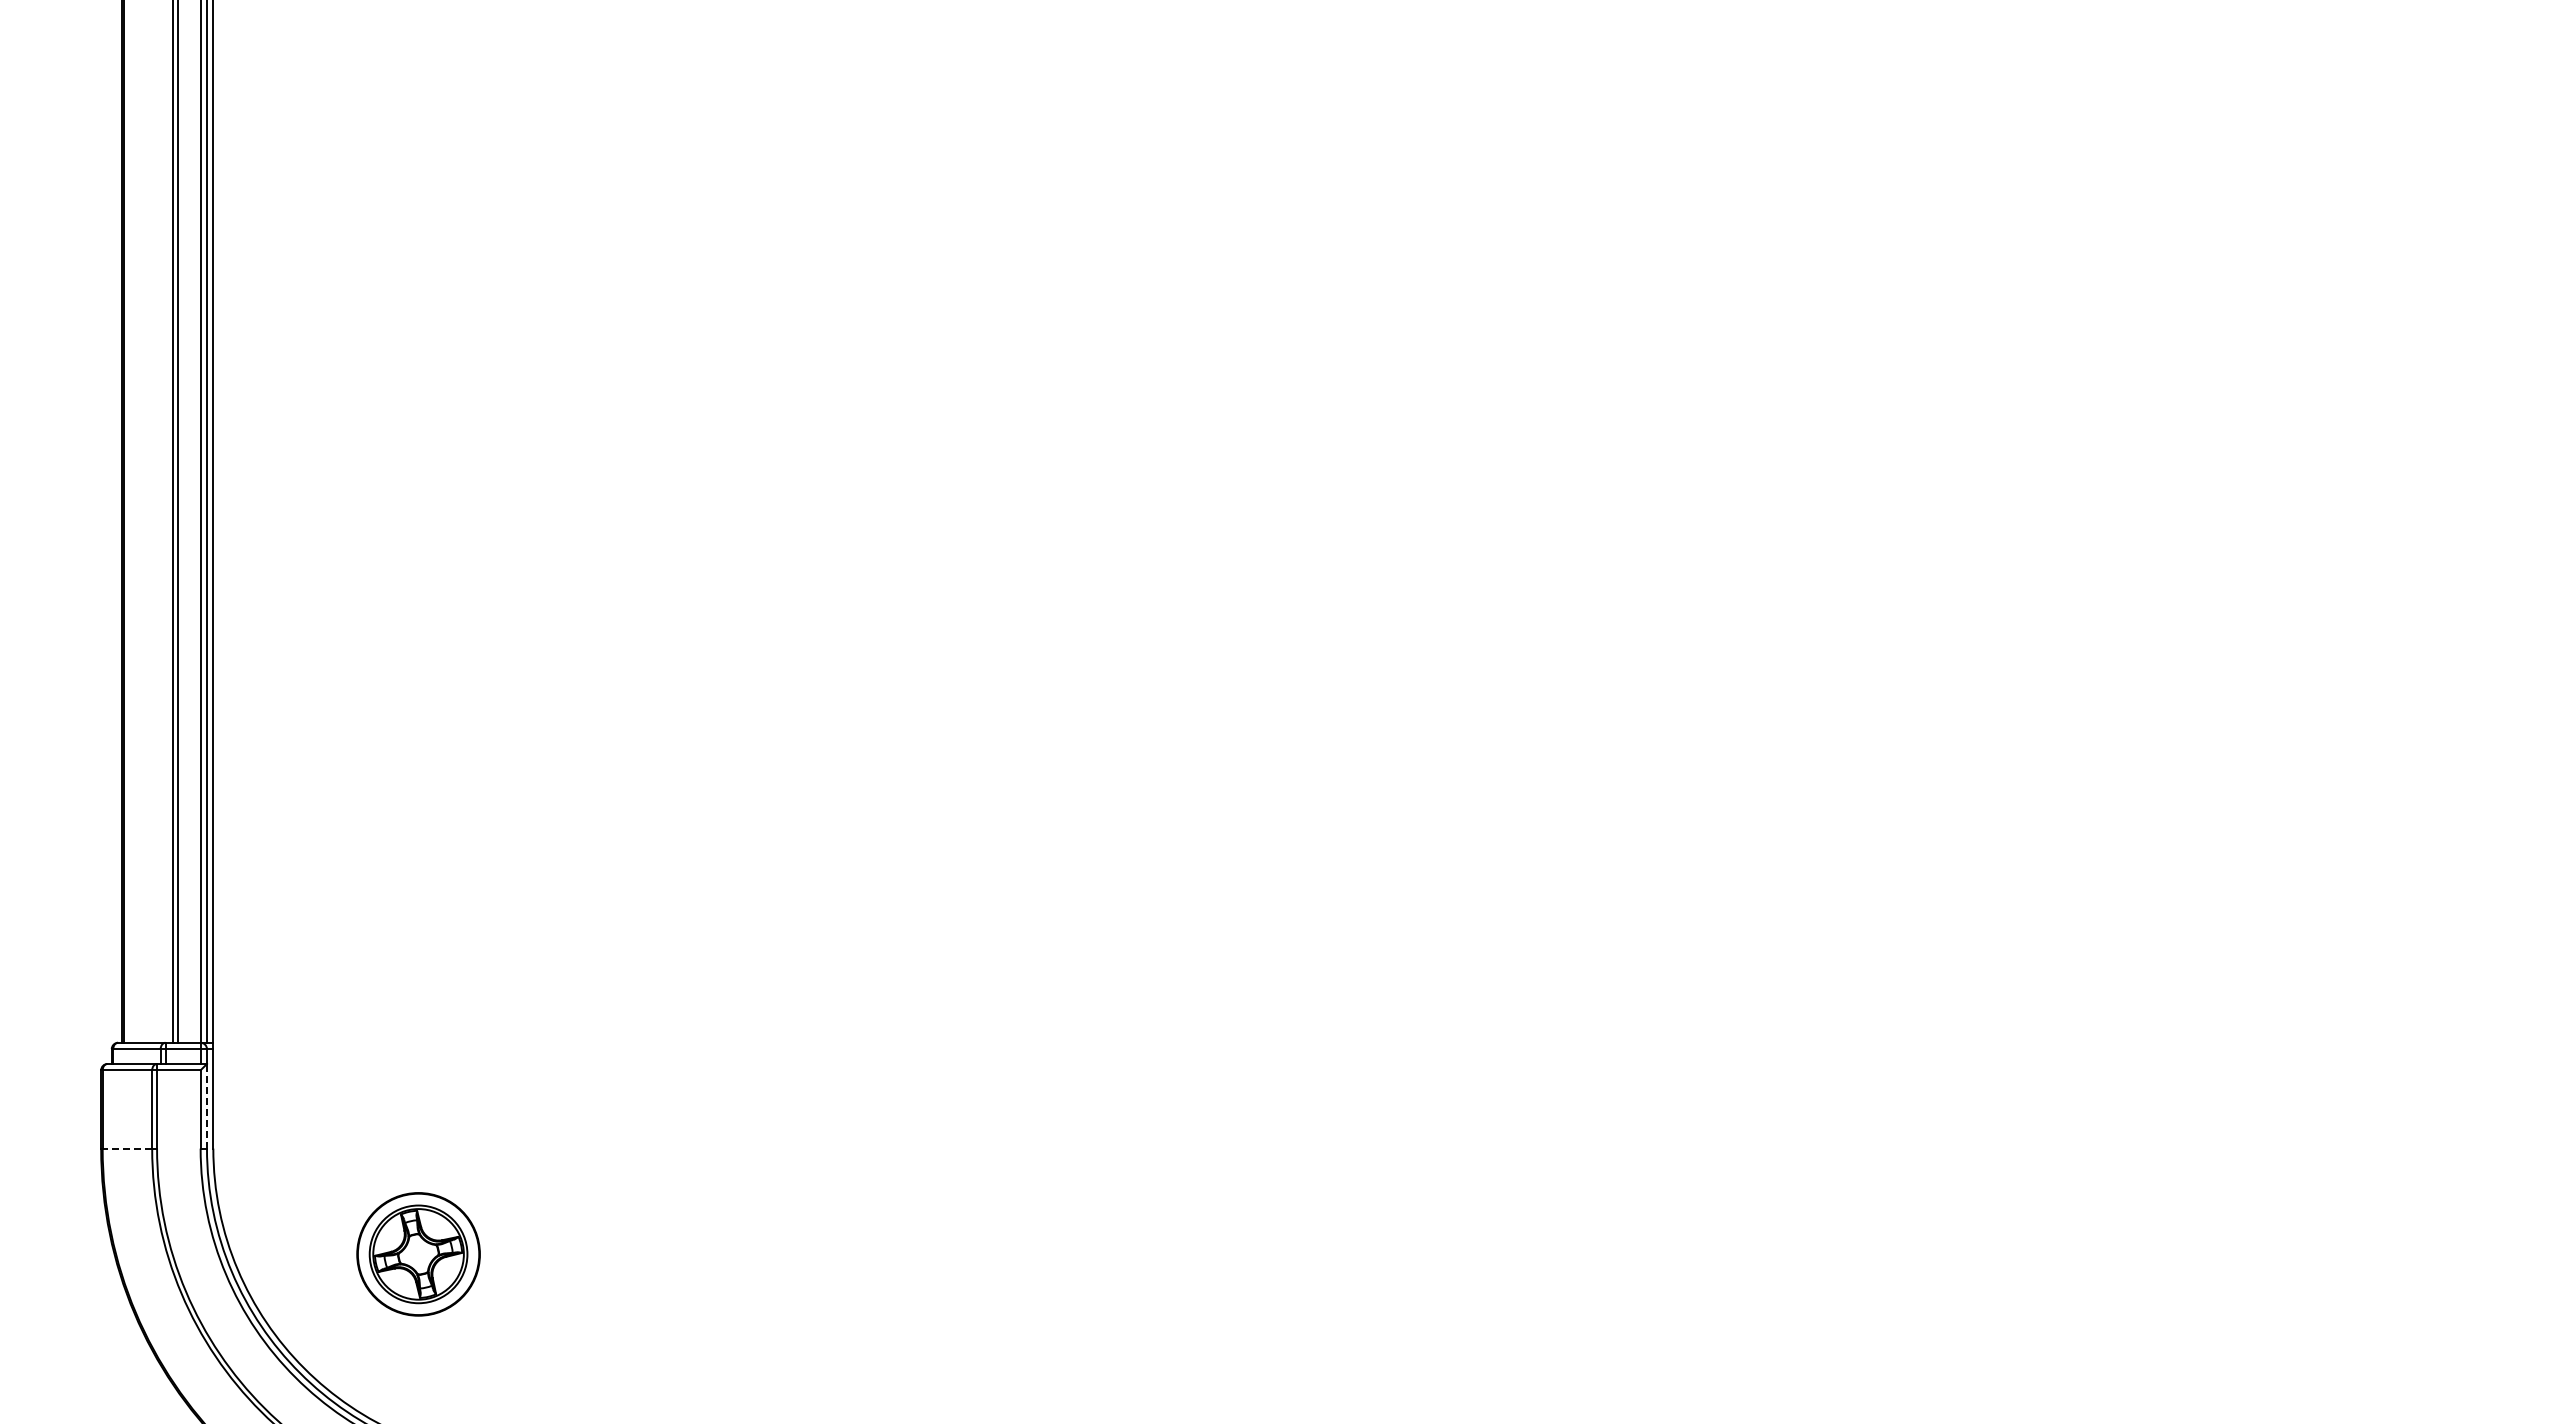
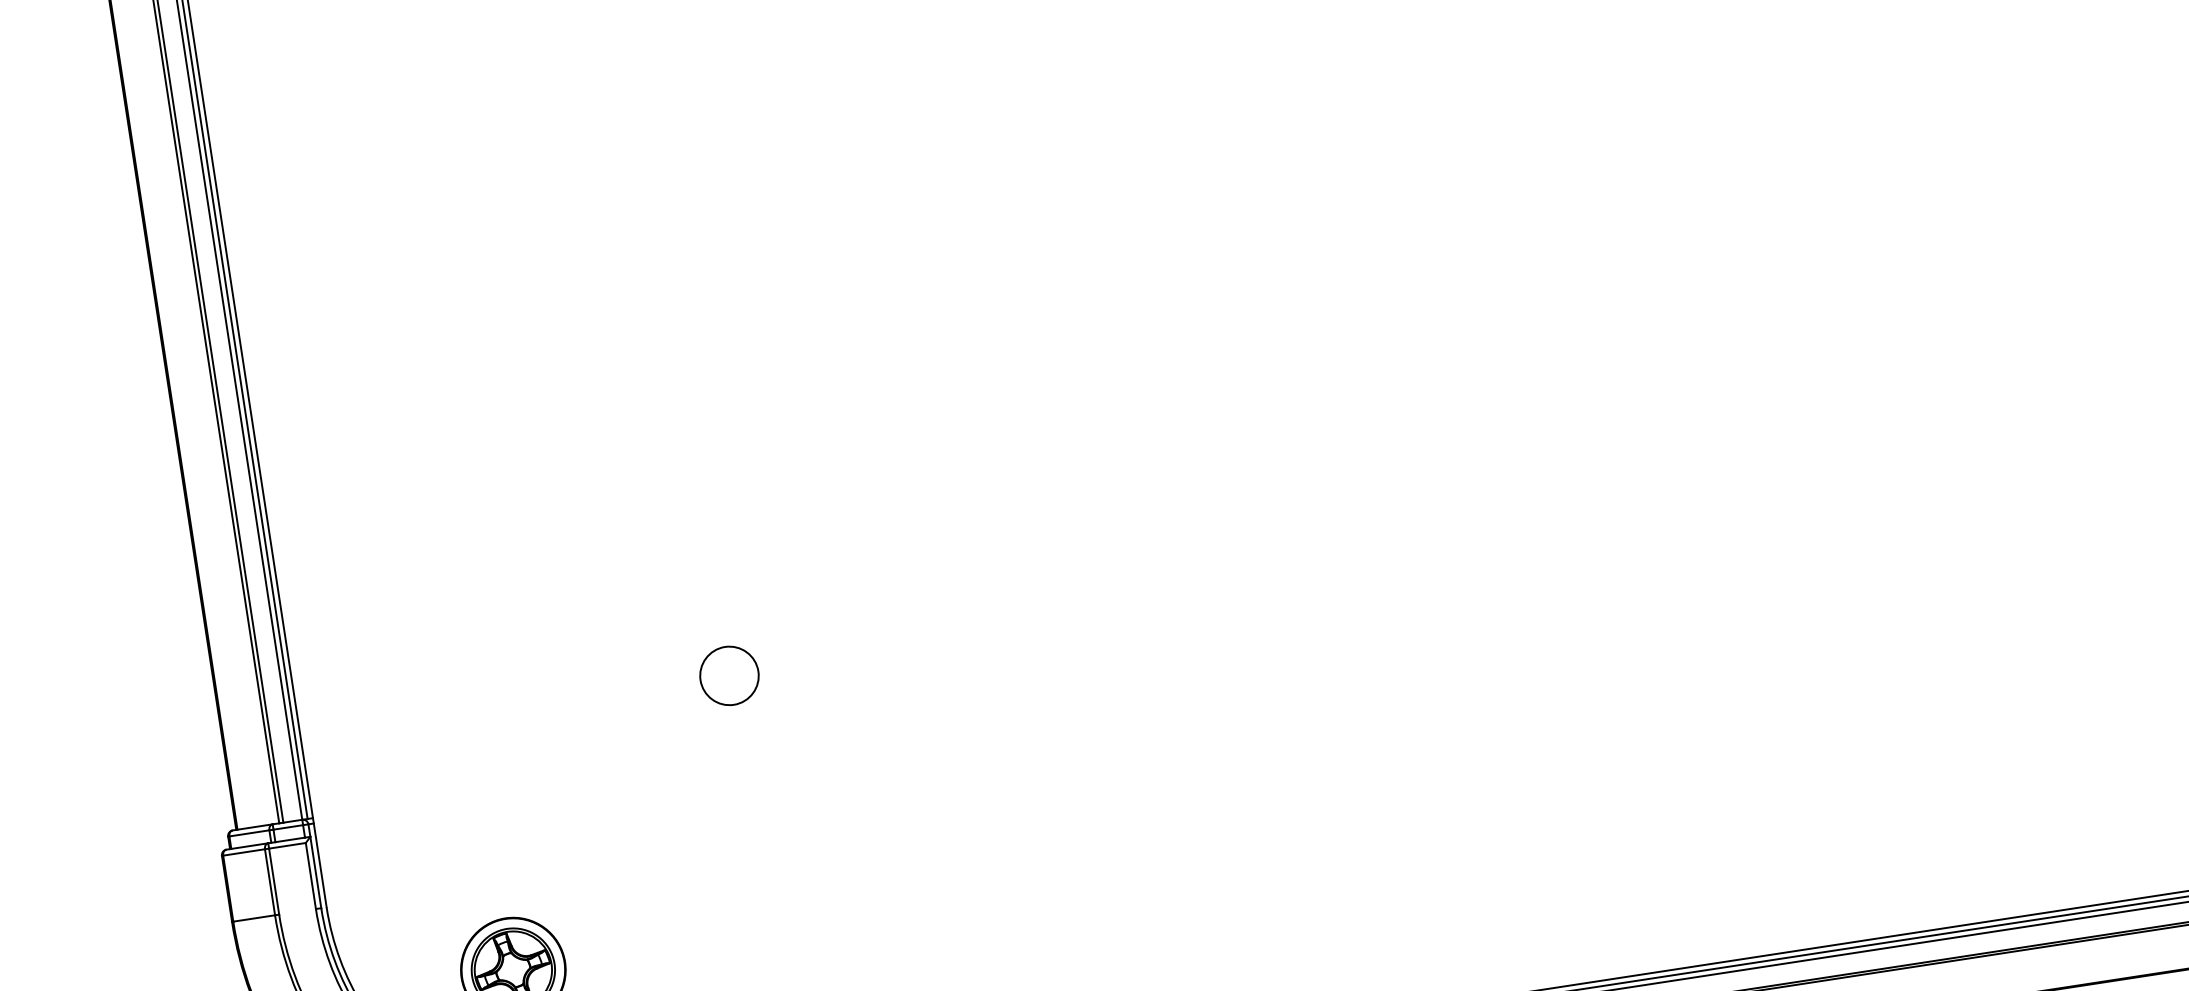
circle: (721, 951) -> (729, 675), added
line: (206, 1105) -> (315, 871), dashed -> solid
line: (127, 1148) -> (254, 918), dashed -> solid

